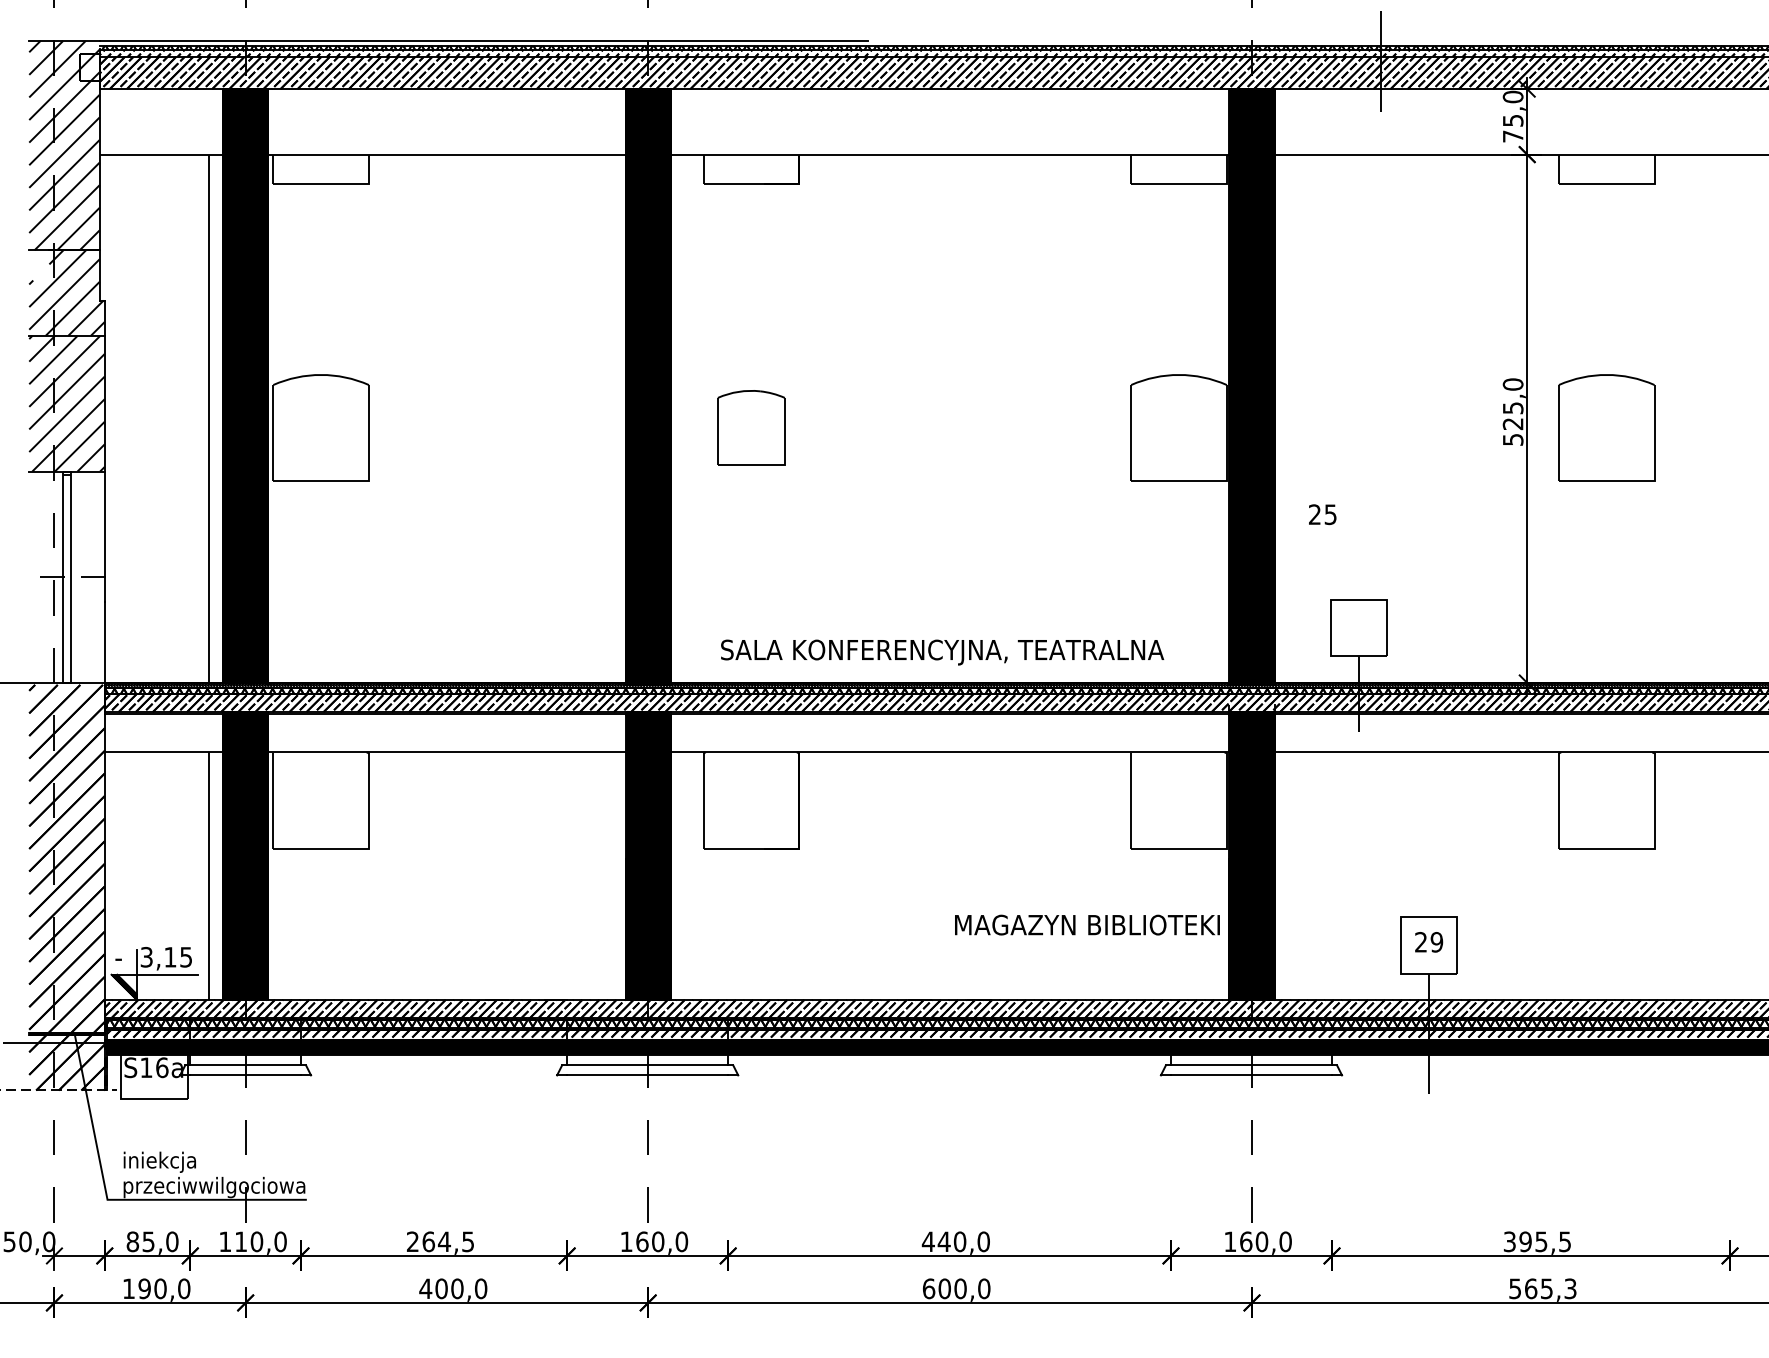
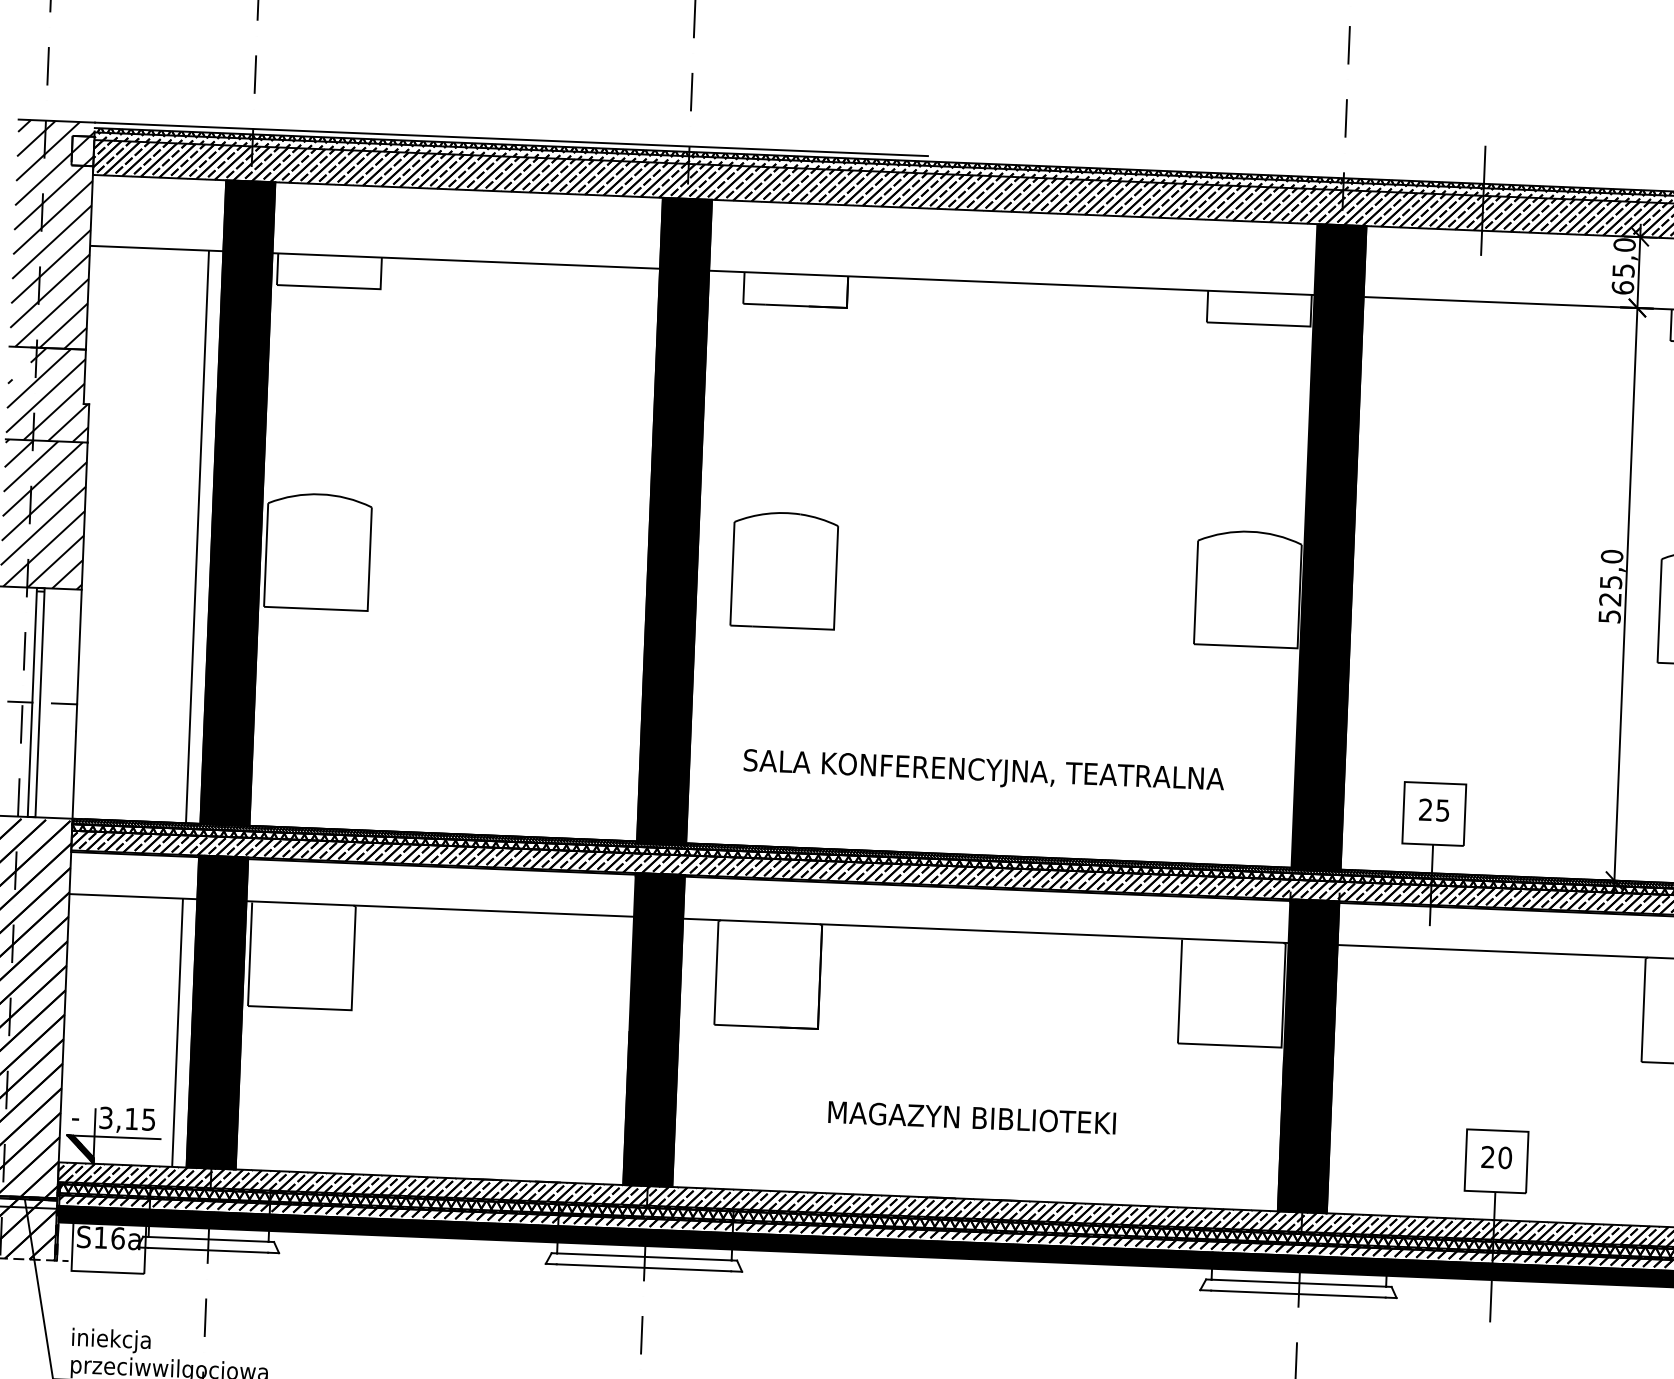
text: (1512, 136) -> (1622, 287), 75,0 -> 65,0
part: (751, 427) -> (784, 570), size x1.43
text: (1322, 514) -> (1434, 810), moved
text: (942, 652) -> (983, 772), moved
text: (1087, 924) -> (972, 1117), moved
text: (1436, 942) -> (1504, 1158), 29 -> 20

